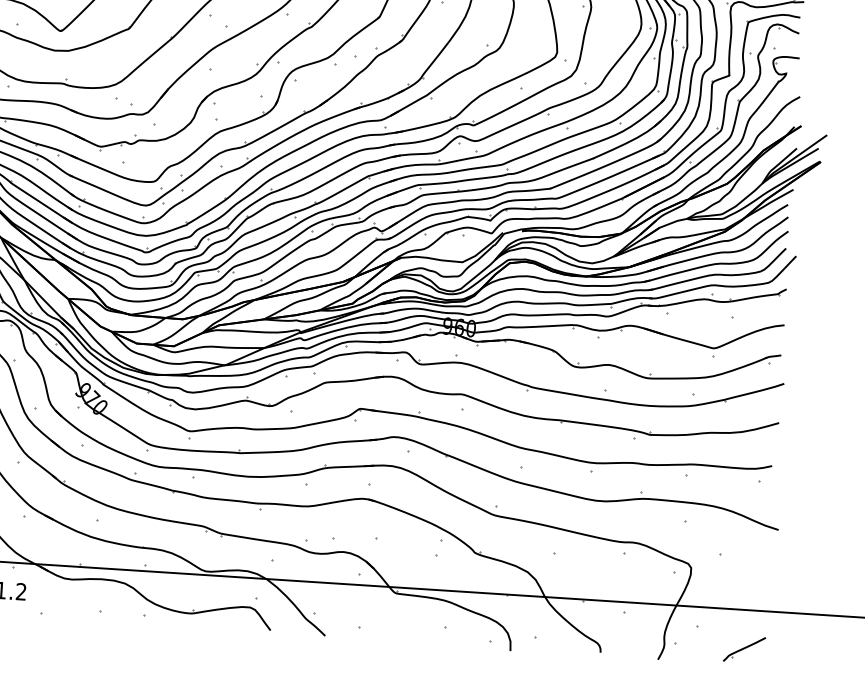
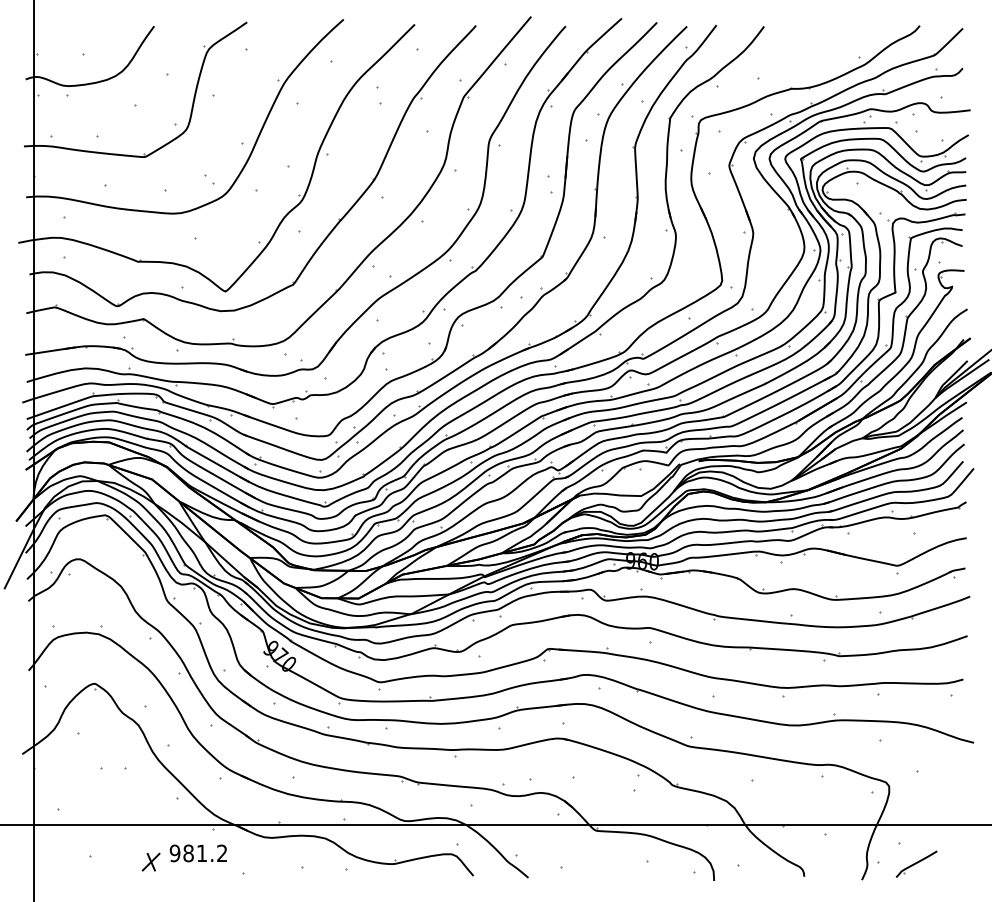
part: (744, 648) -> (916, 863), moved

